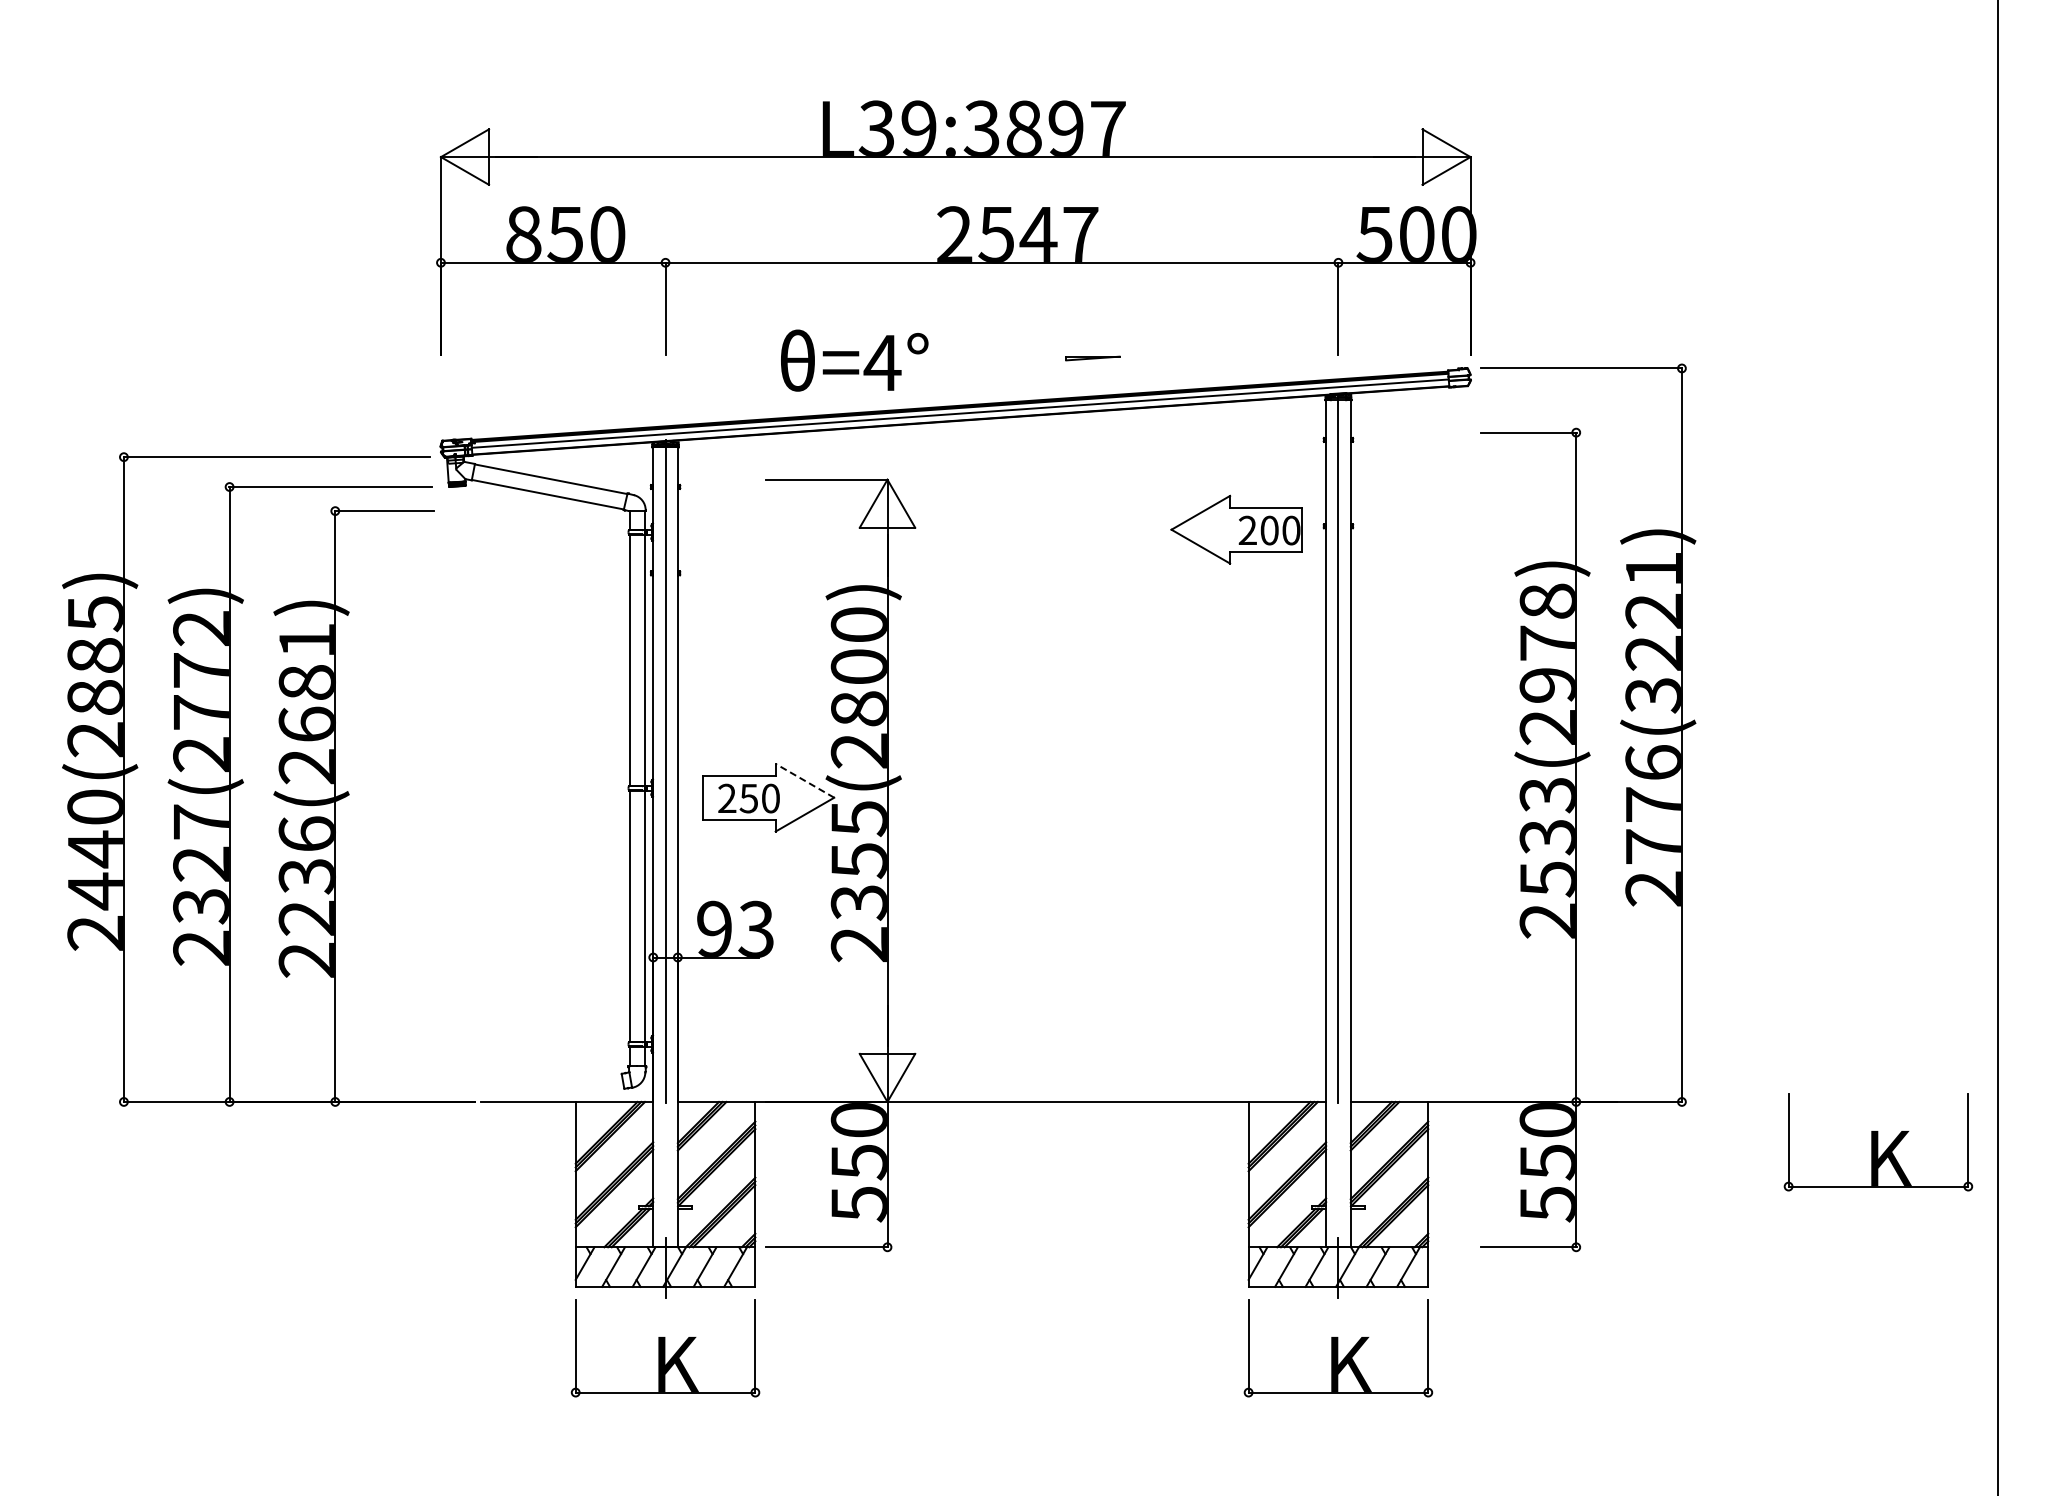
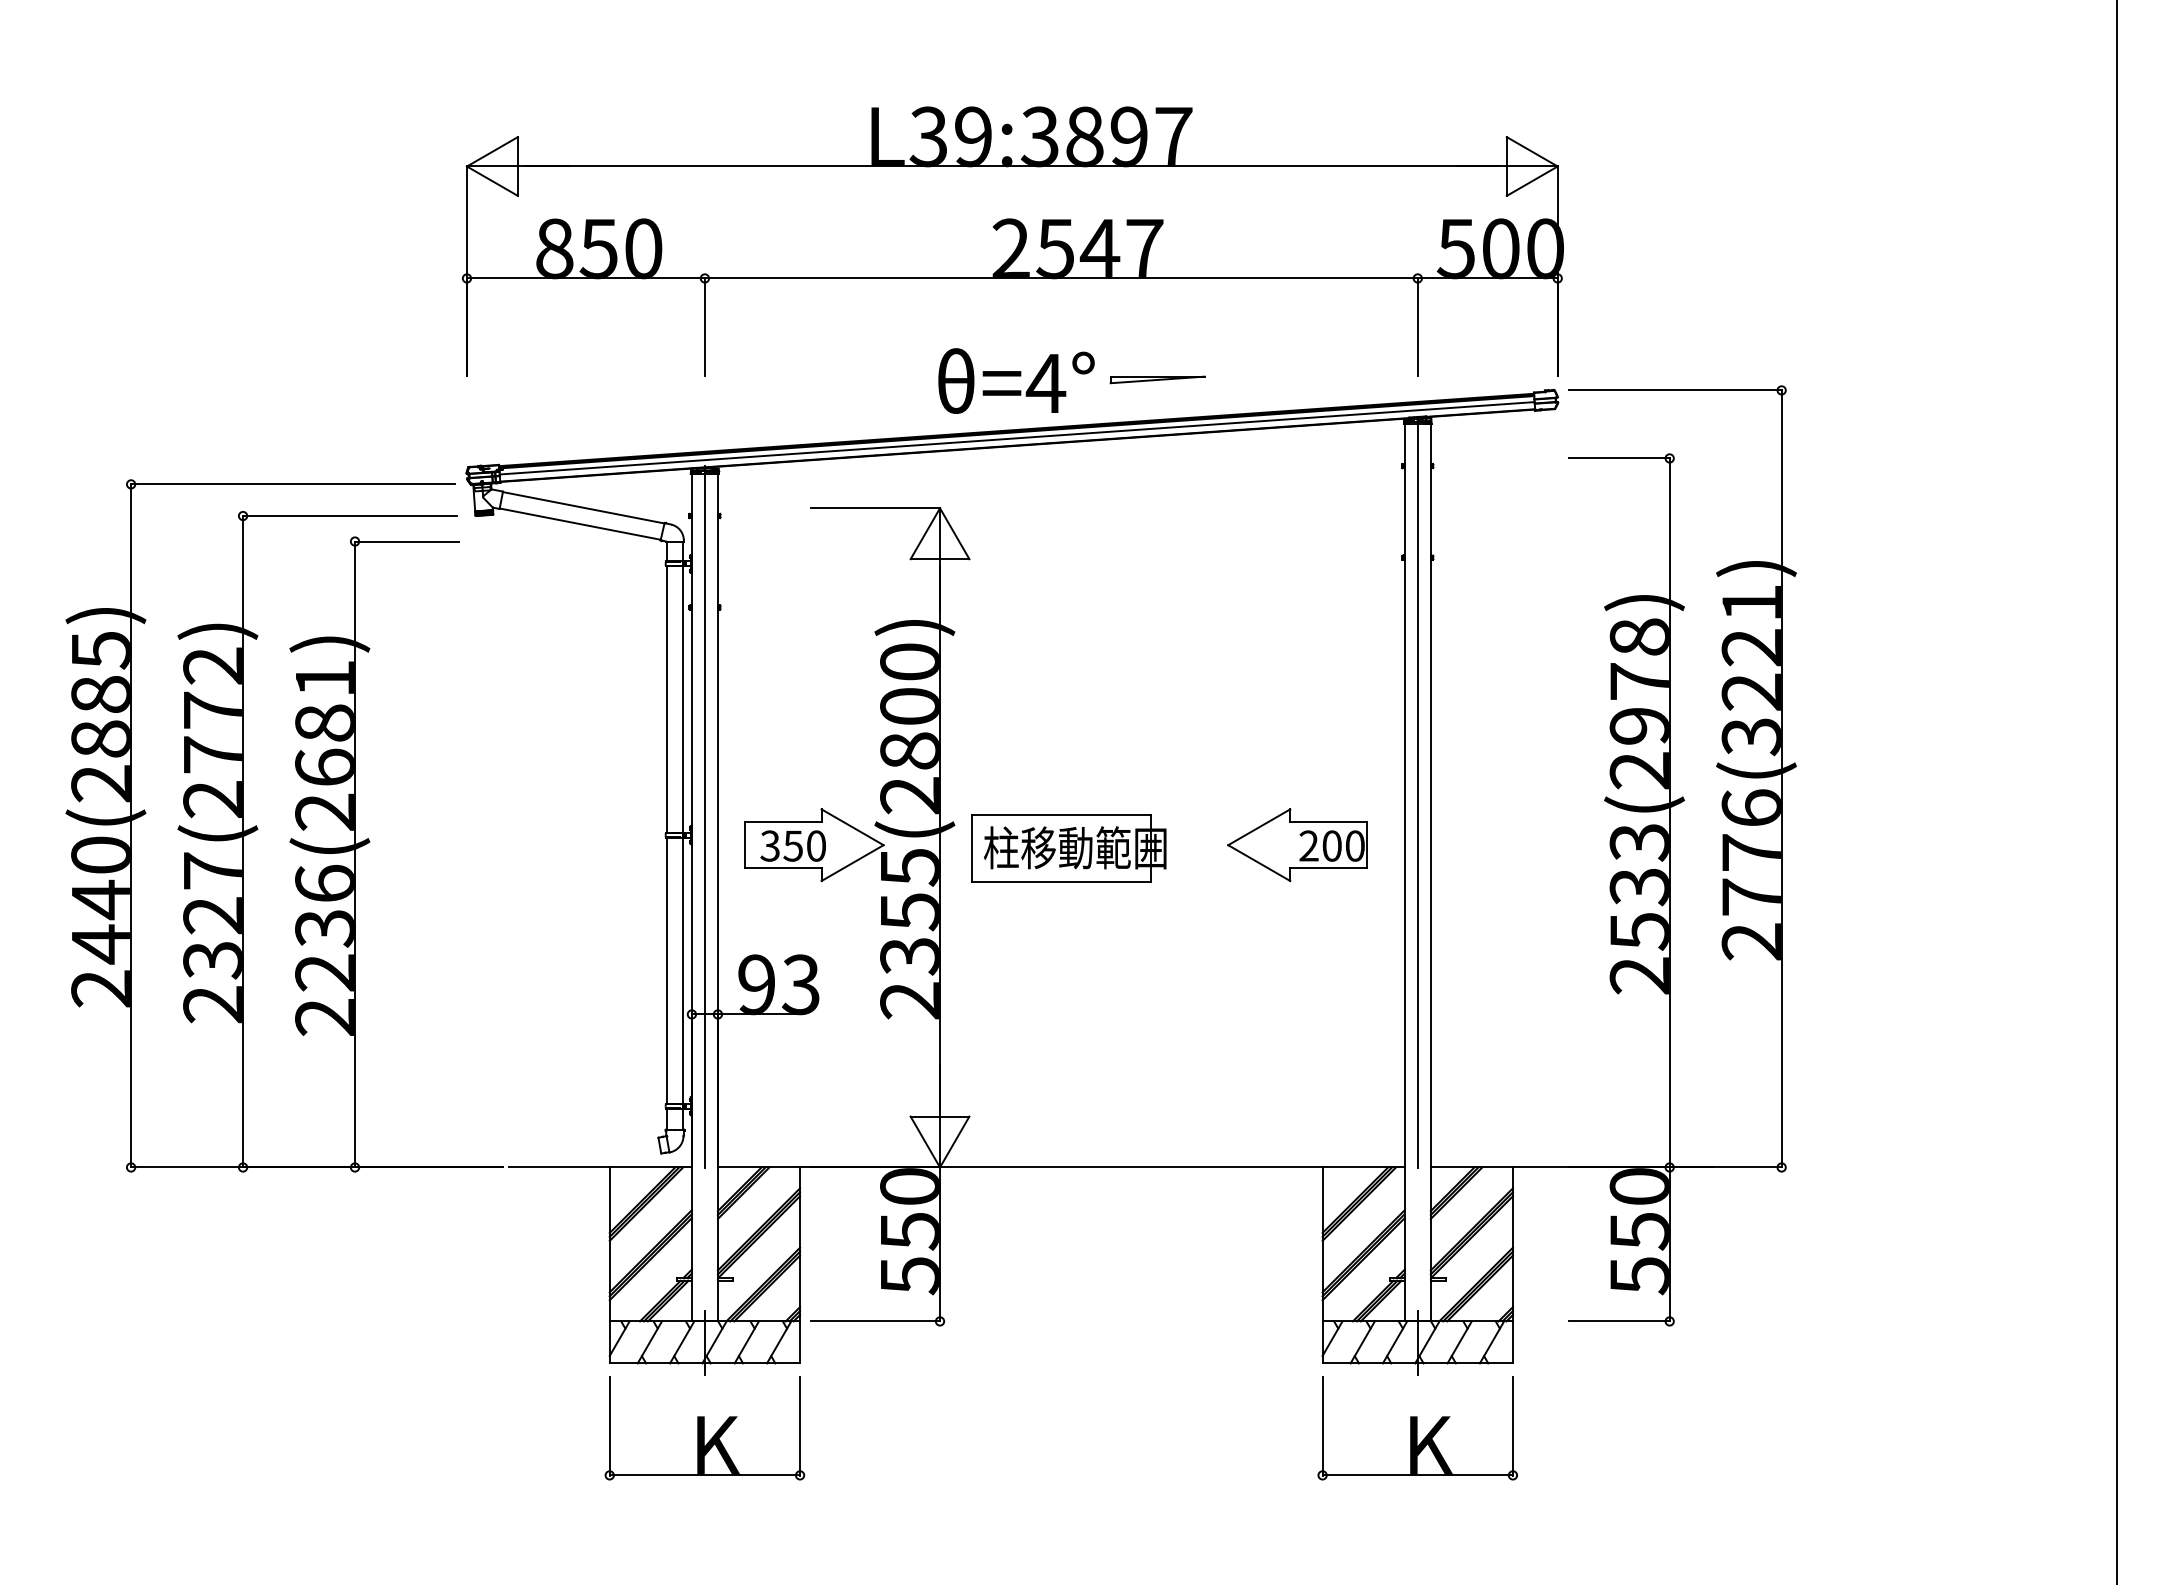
part: (1092, 358) -> (1157, 379), size x1.67
text: (854, 360) -> (1016, 380), moved
part: (1236, 529) -> (1297, 844), moved
line: (804, 780) -> (852, 826), dashed -> solid
text: (726, 798) -> (769, 845), 250 -> 350
part: (1008, 800) -> (1068, 848), added
part: (1878, 1142) -> (1989, 1210), removed

